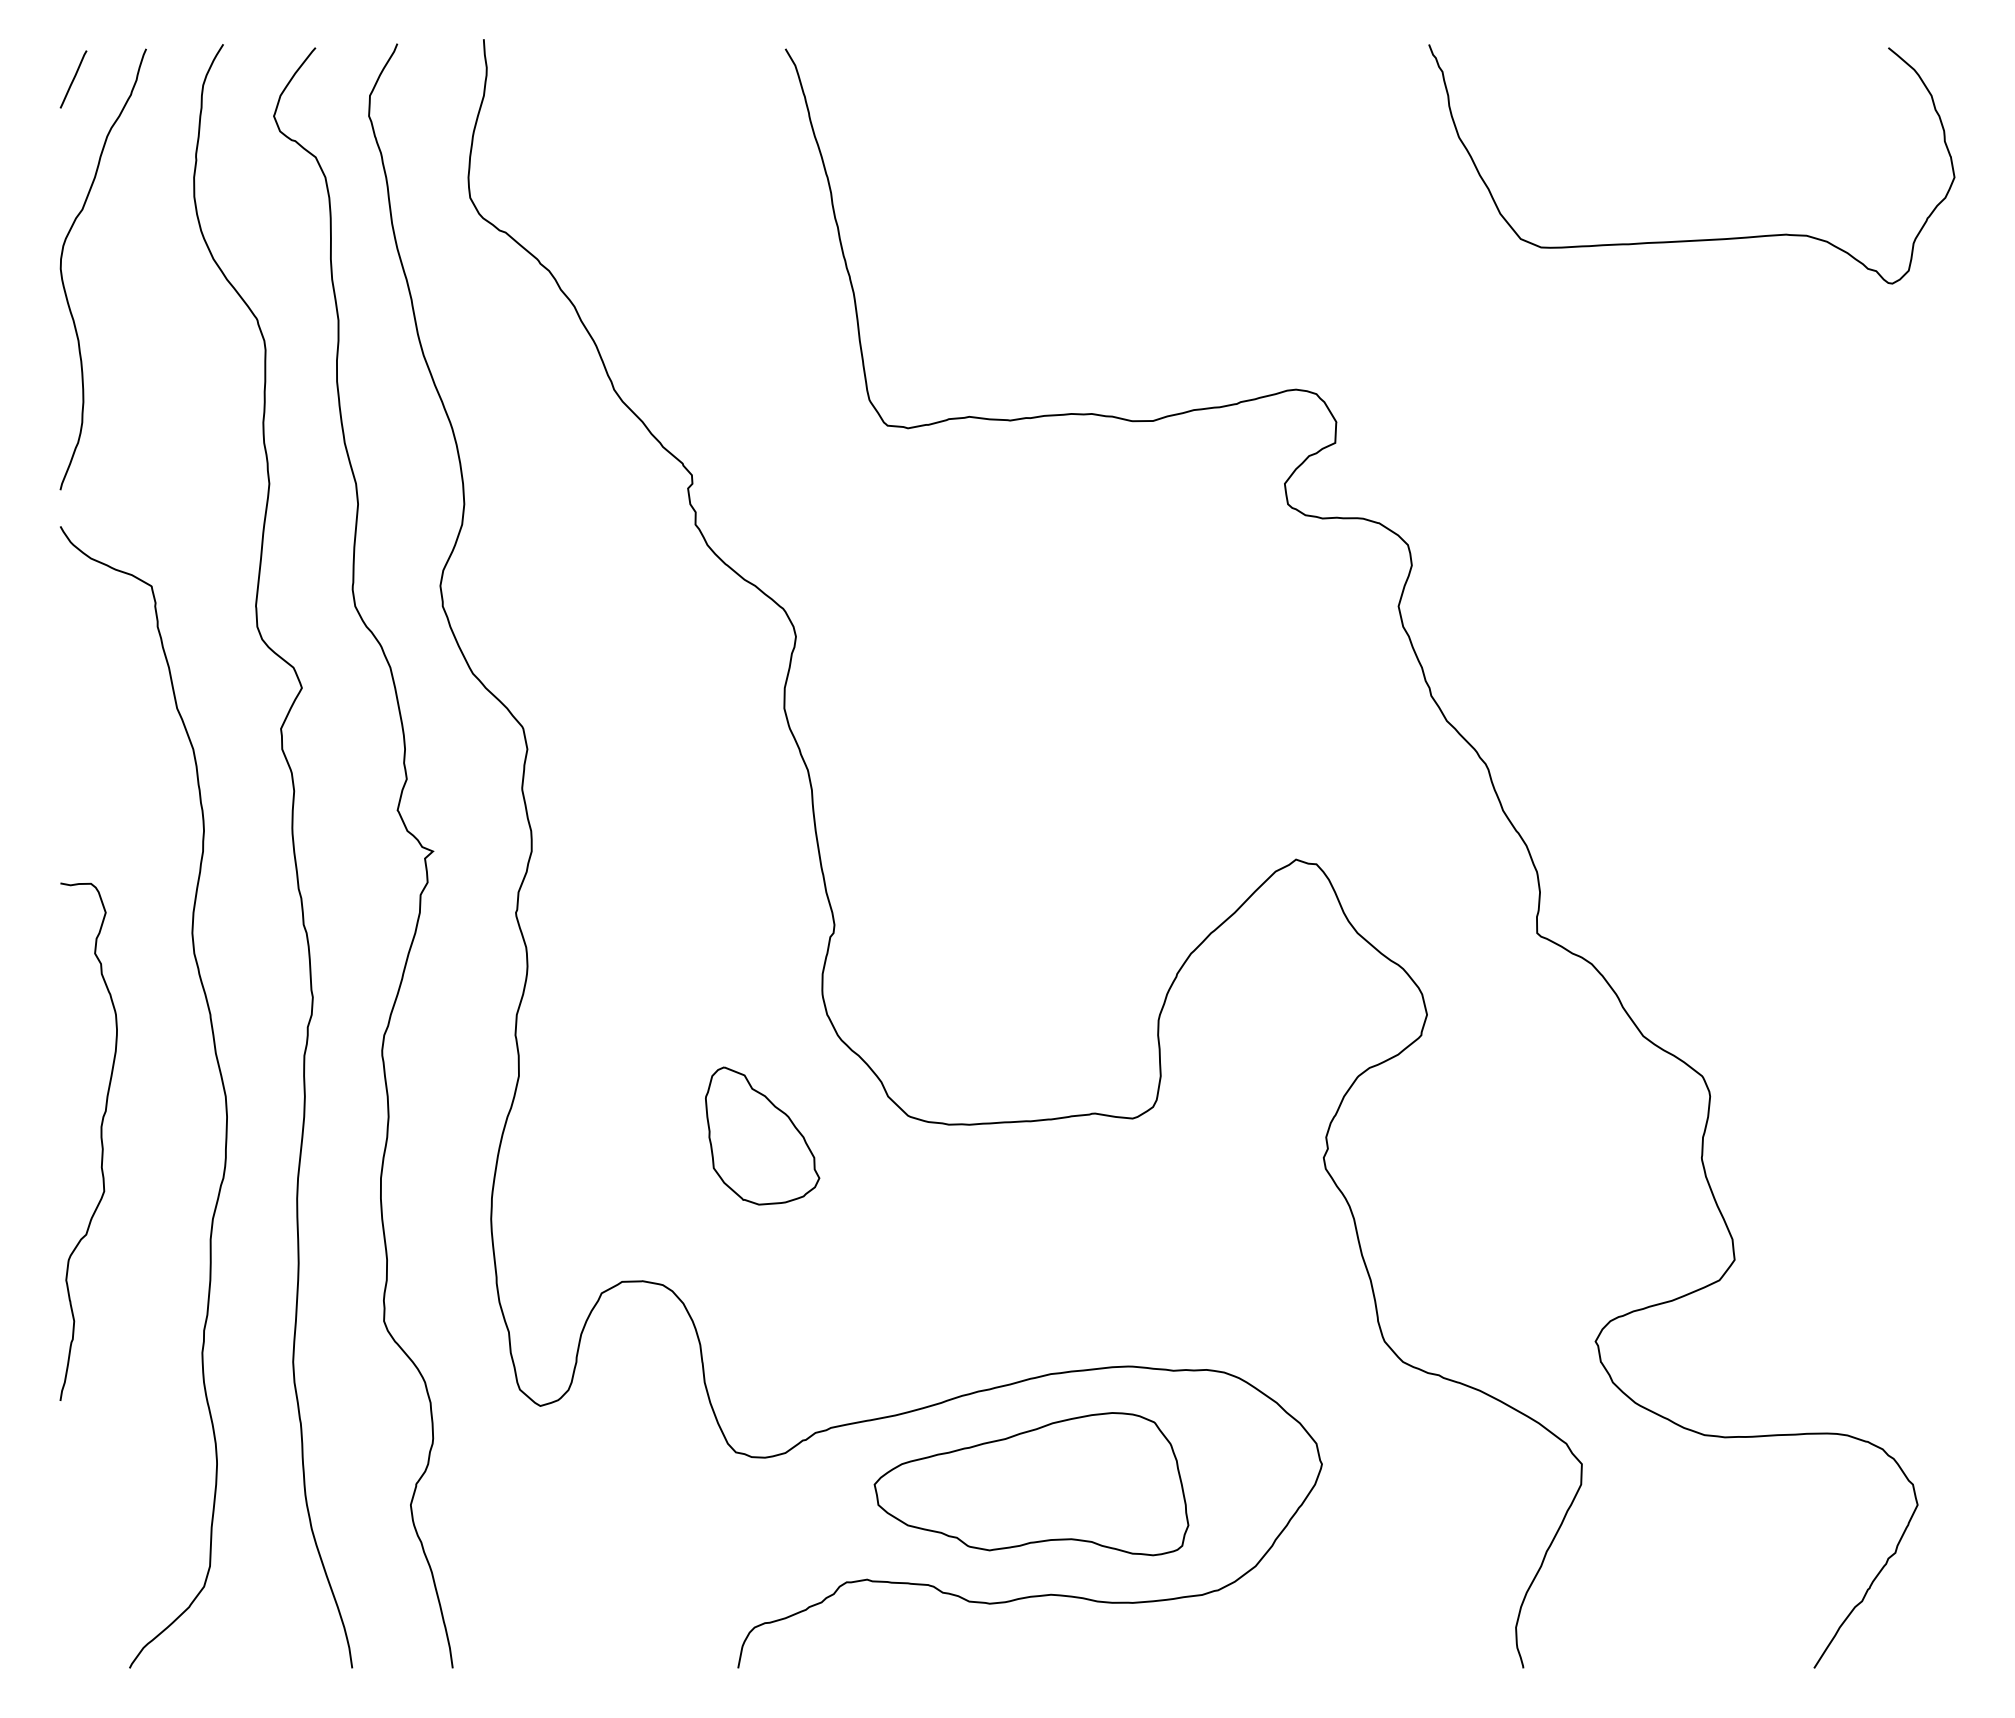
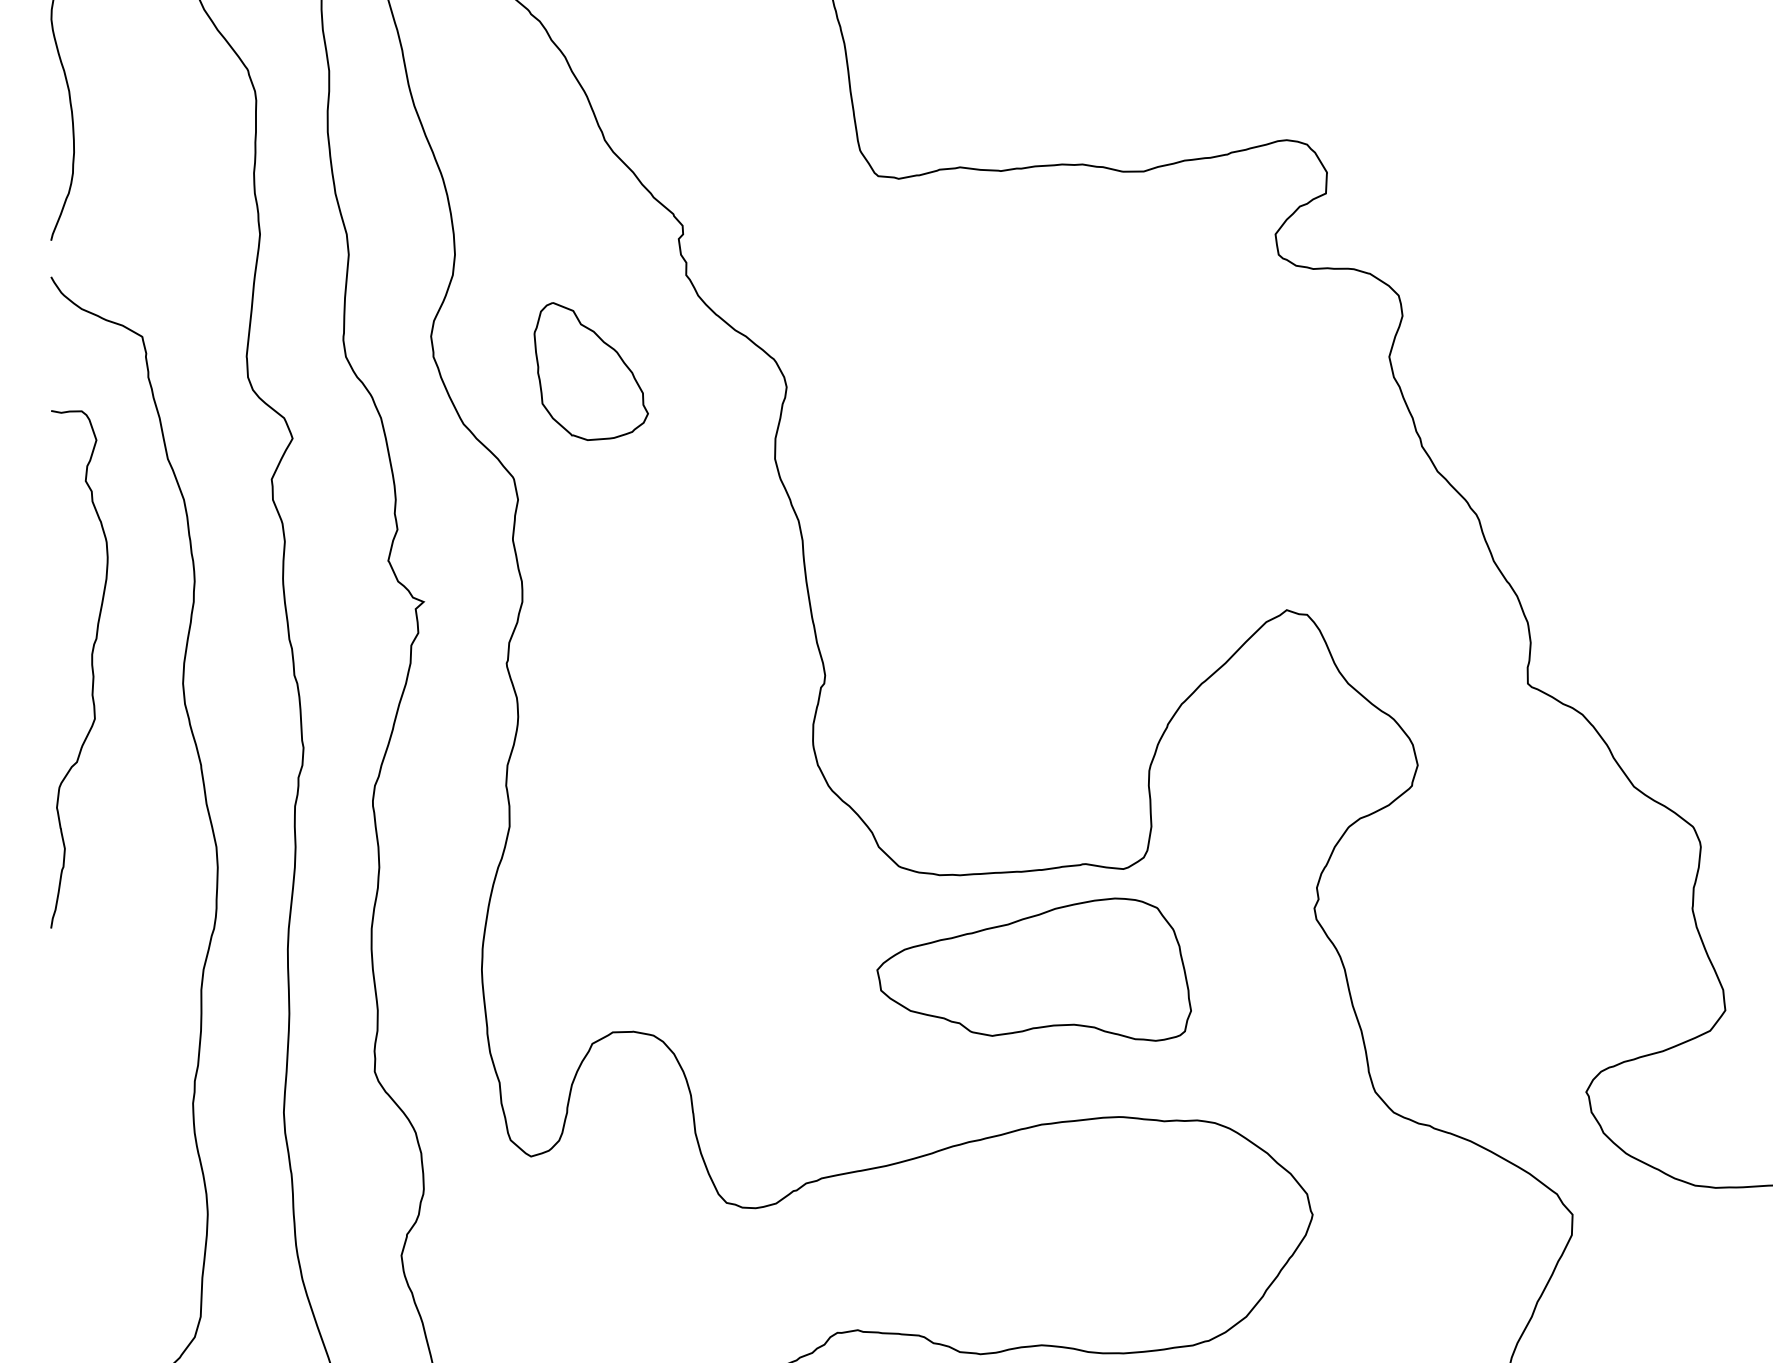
part: (762, 1135) -> (591, 371), moved
curve: (100, 1139) -> (91, 667), moved
part: (1031, 1484) -> (1034, 970), moved

